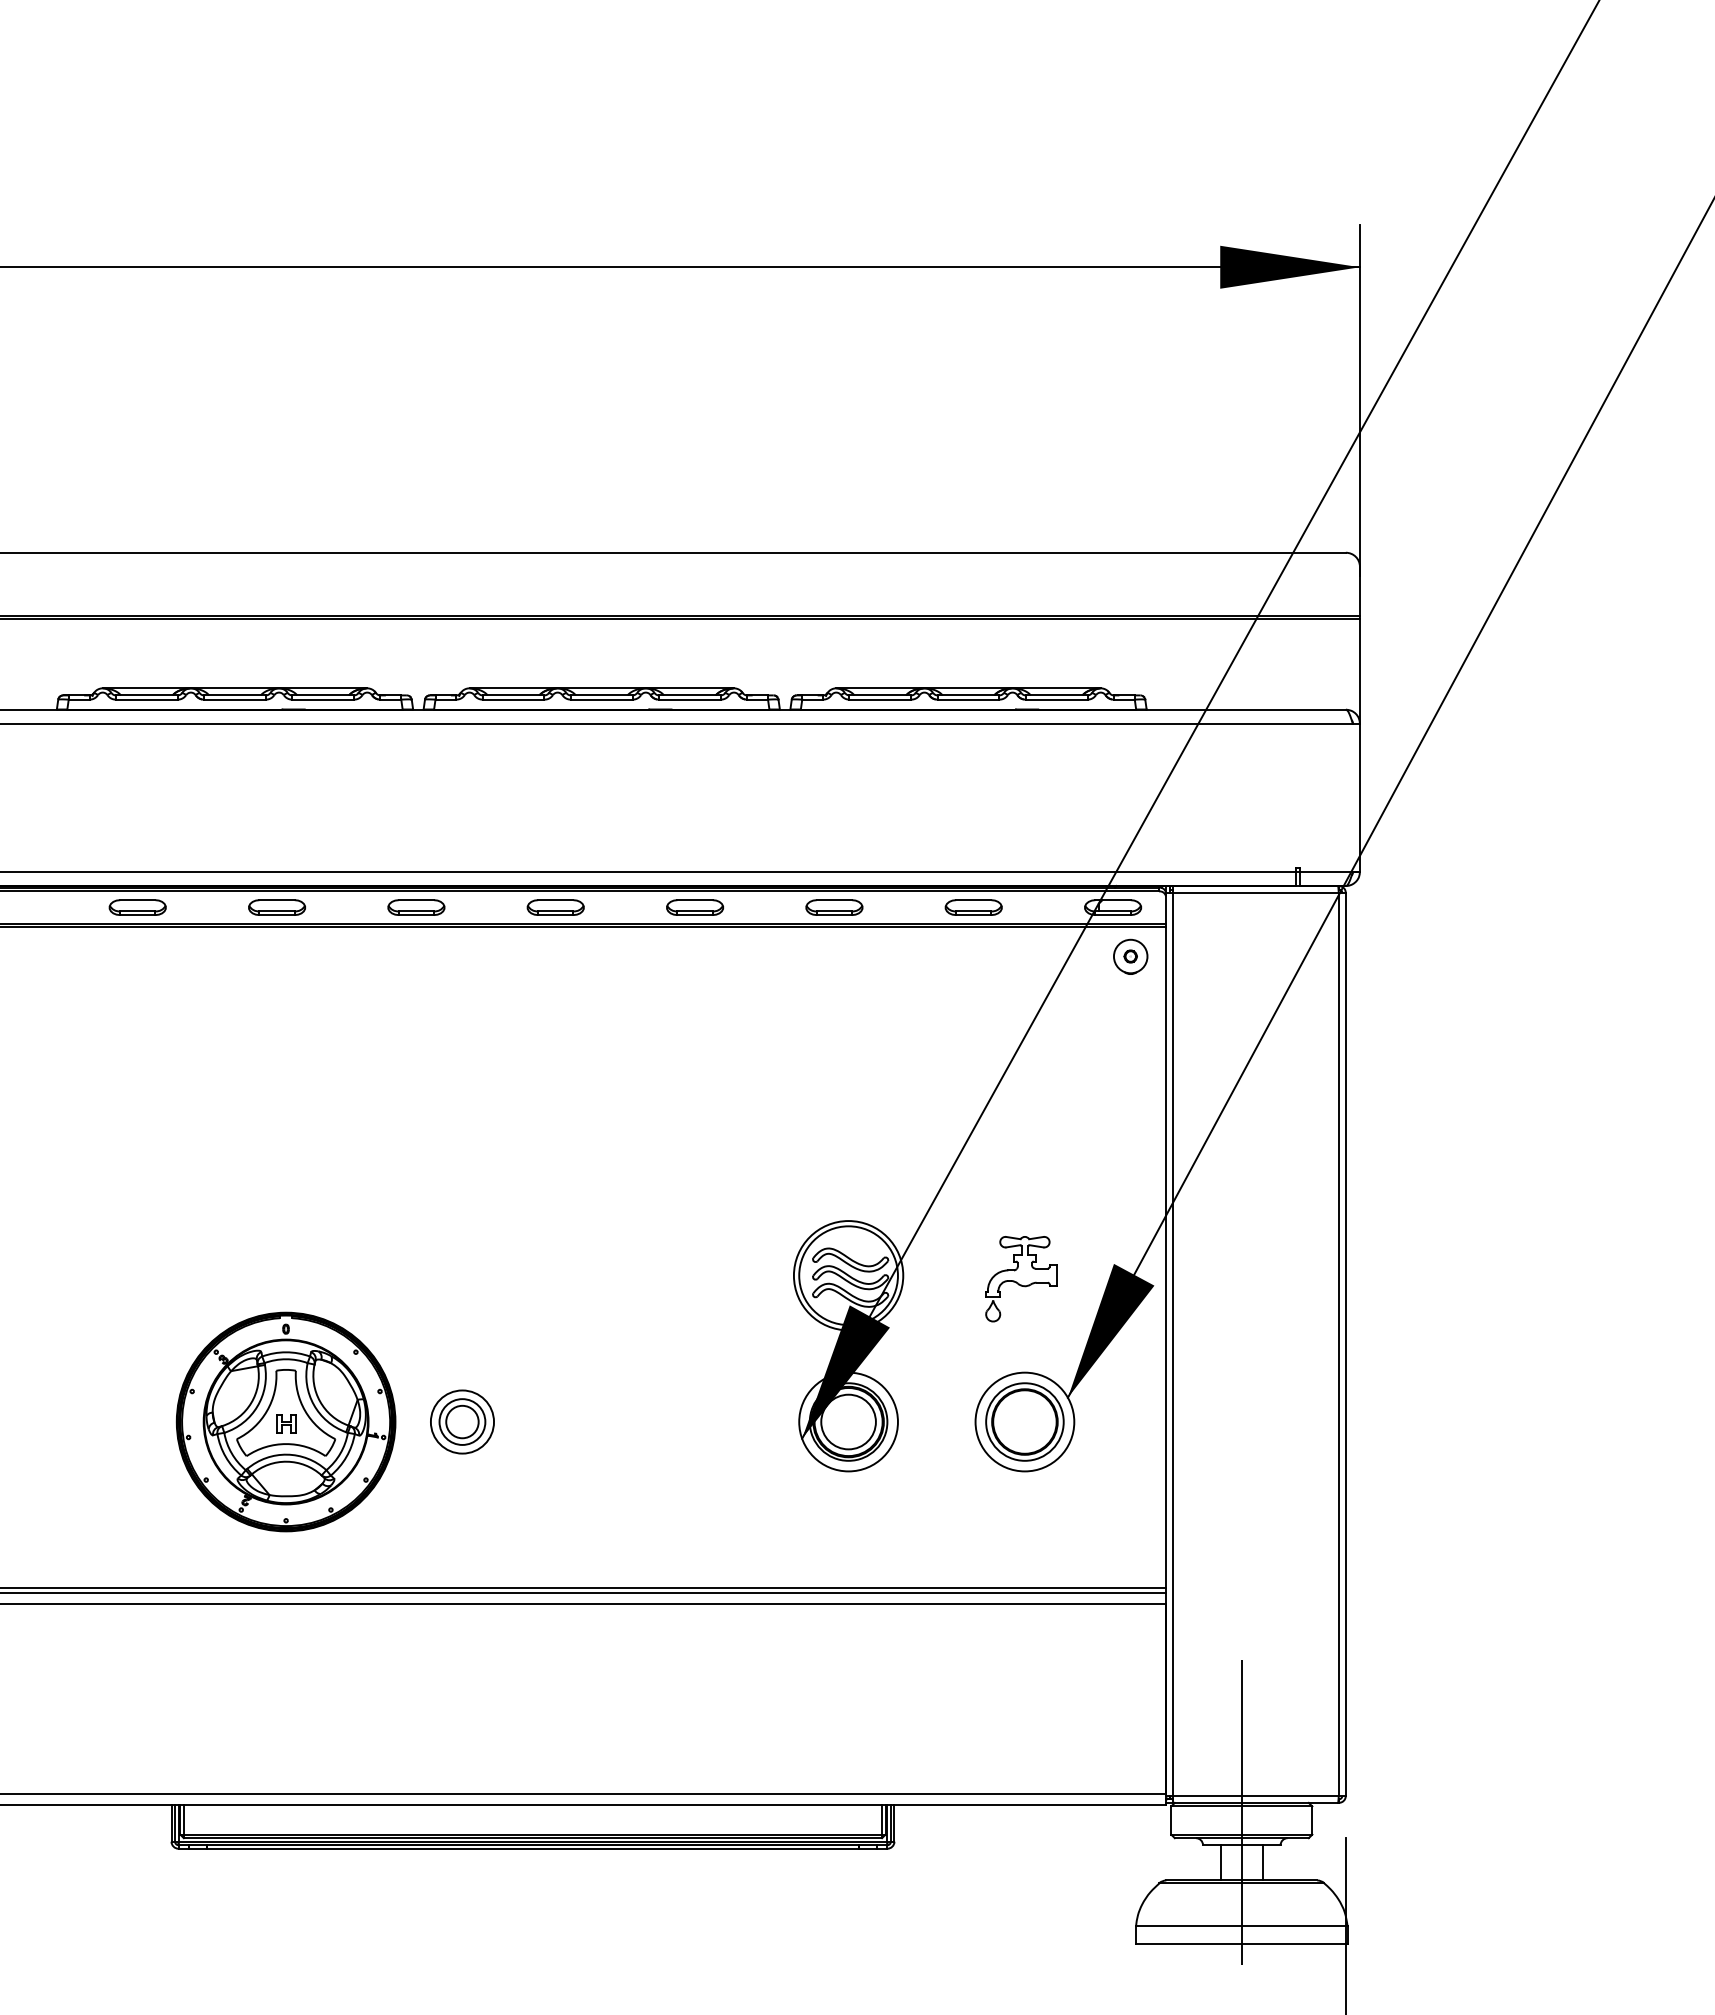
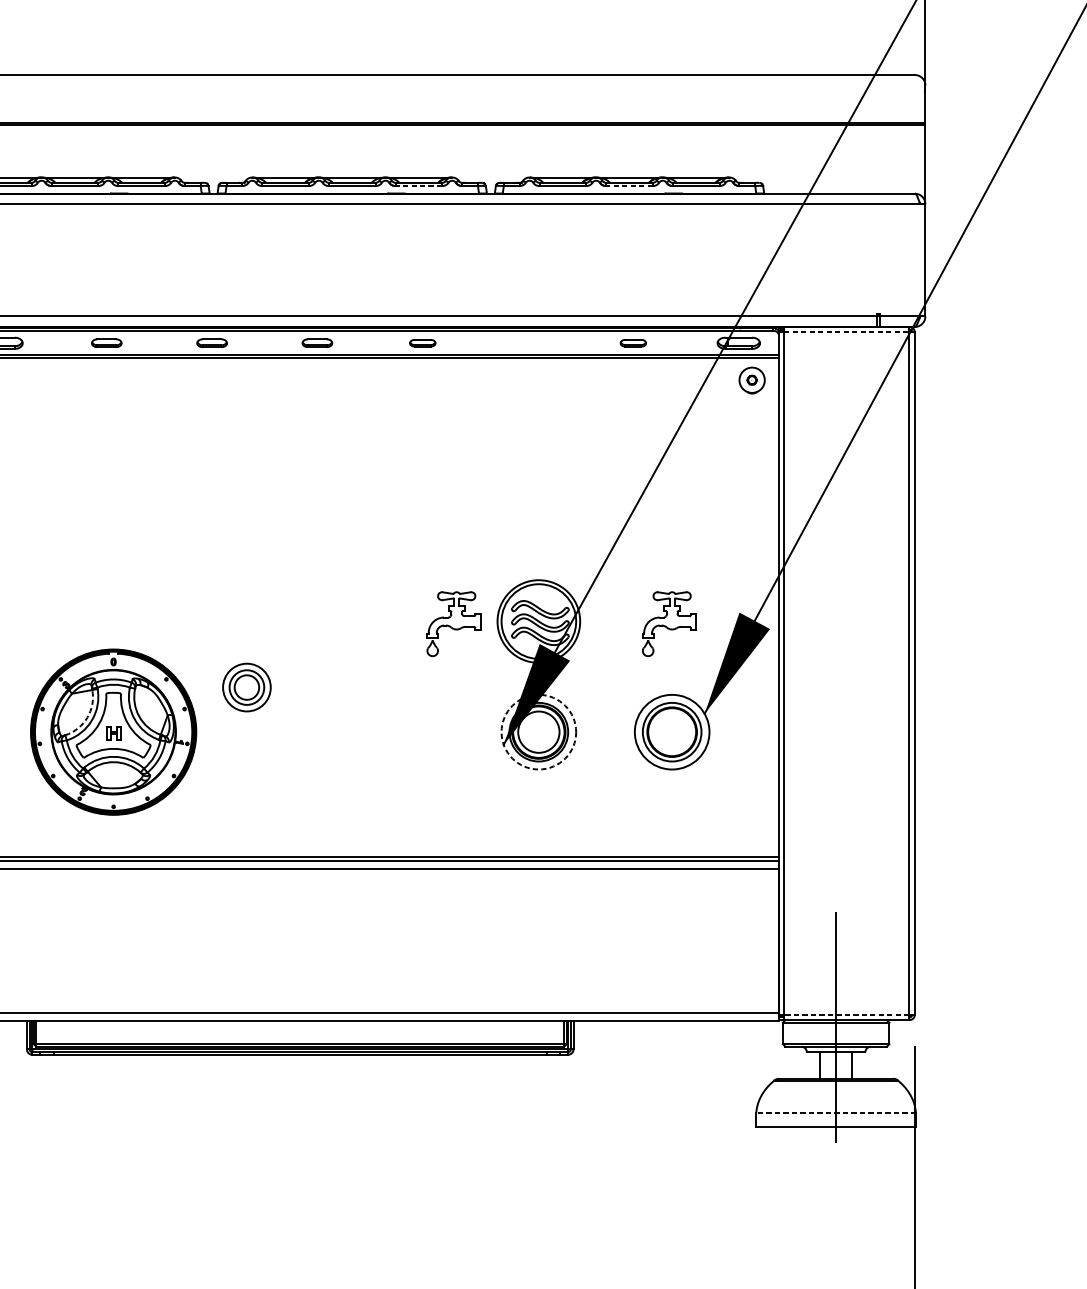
line: (689, 699) -> (418, 185), solid -> dashed
line: (968, 699) -> (629, 185), solid -> dashed
line: (1255, 893) -> (846, 332), solid -> dashed
part: (276, 907) -> (106, 343), size x0.7
part: (416, 907) -> (212, 343), size x0.7
part: (555, 907) -> (317, 343), size x0.7
part: (694, 907) -> (422, 343), size x0.6
part: (834, 907) -> (528, 343), removed
part: (973, 907) -> (633, 343), size x0.6
part: (736, 1279) -> (454, 624), added
arc: (251, 1402) -> (87, 717), solid -> dashed
part: (462, 1421) -> (246, 687), moved
circle: (848, 1421) -> (538, 731), solid -> dashed
line: (1255, 1795) -> (846, 1014), solid -> dashed
line: (1241, 1926) -> (835, 1113), solid -> dashed

